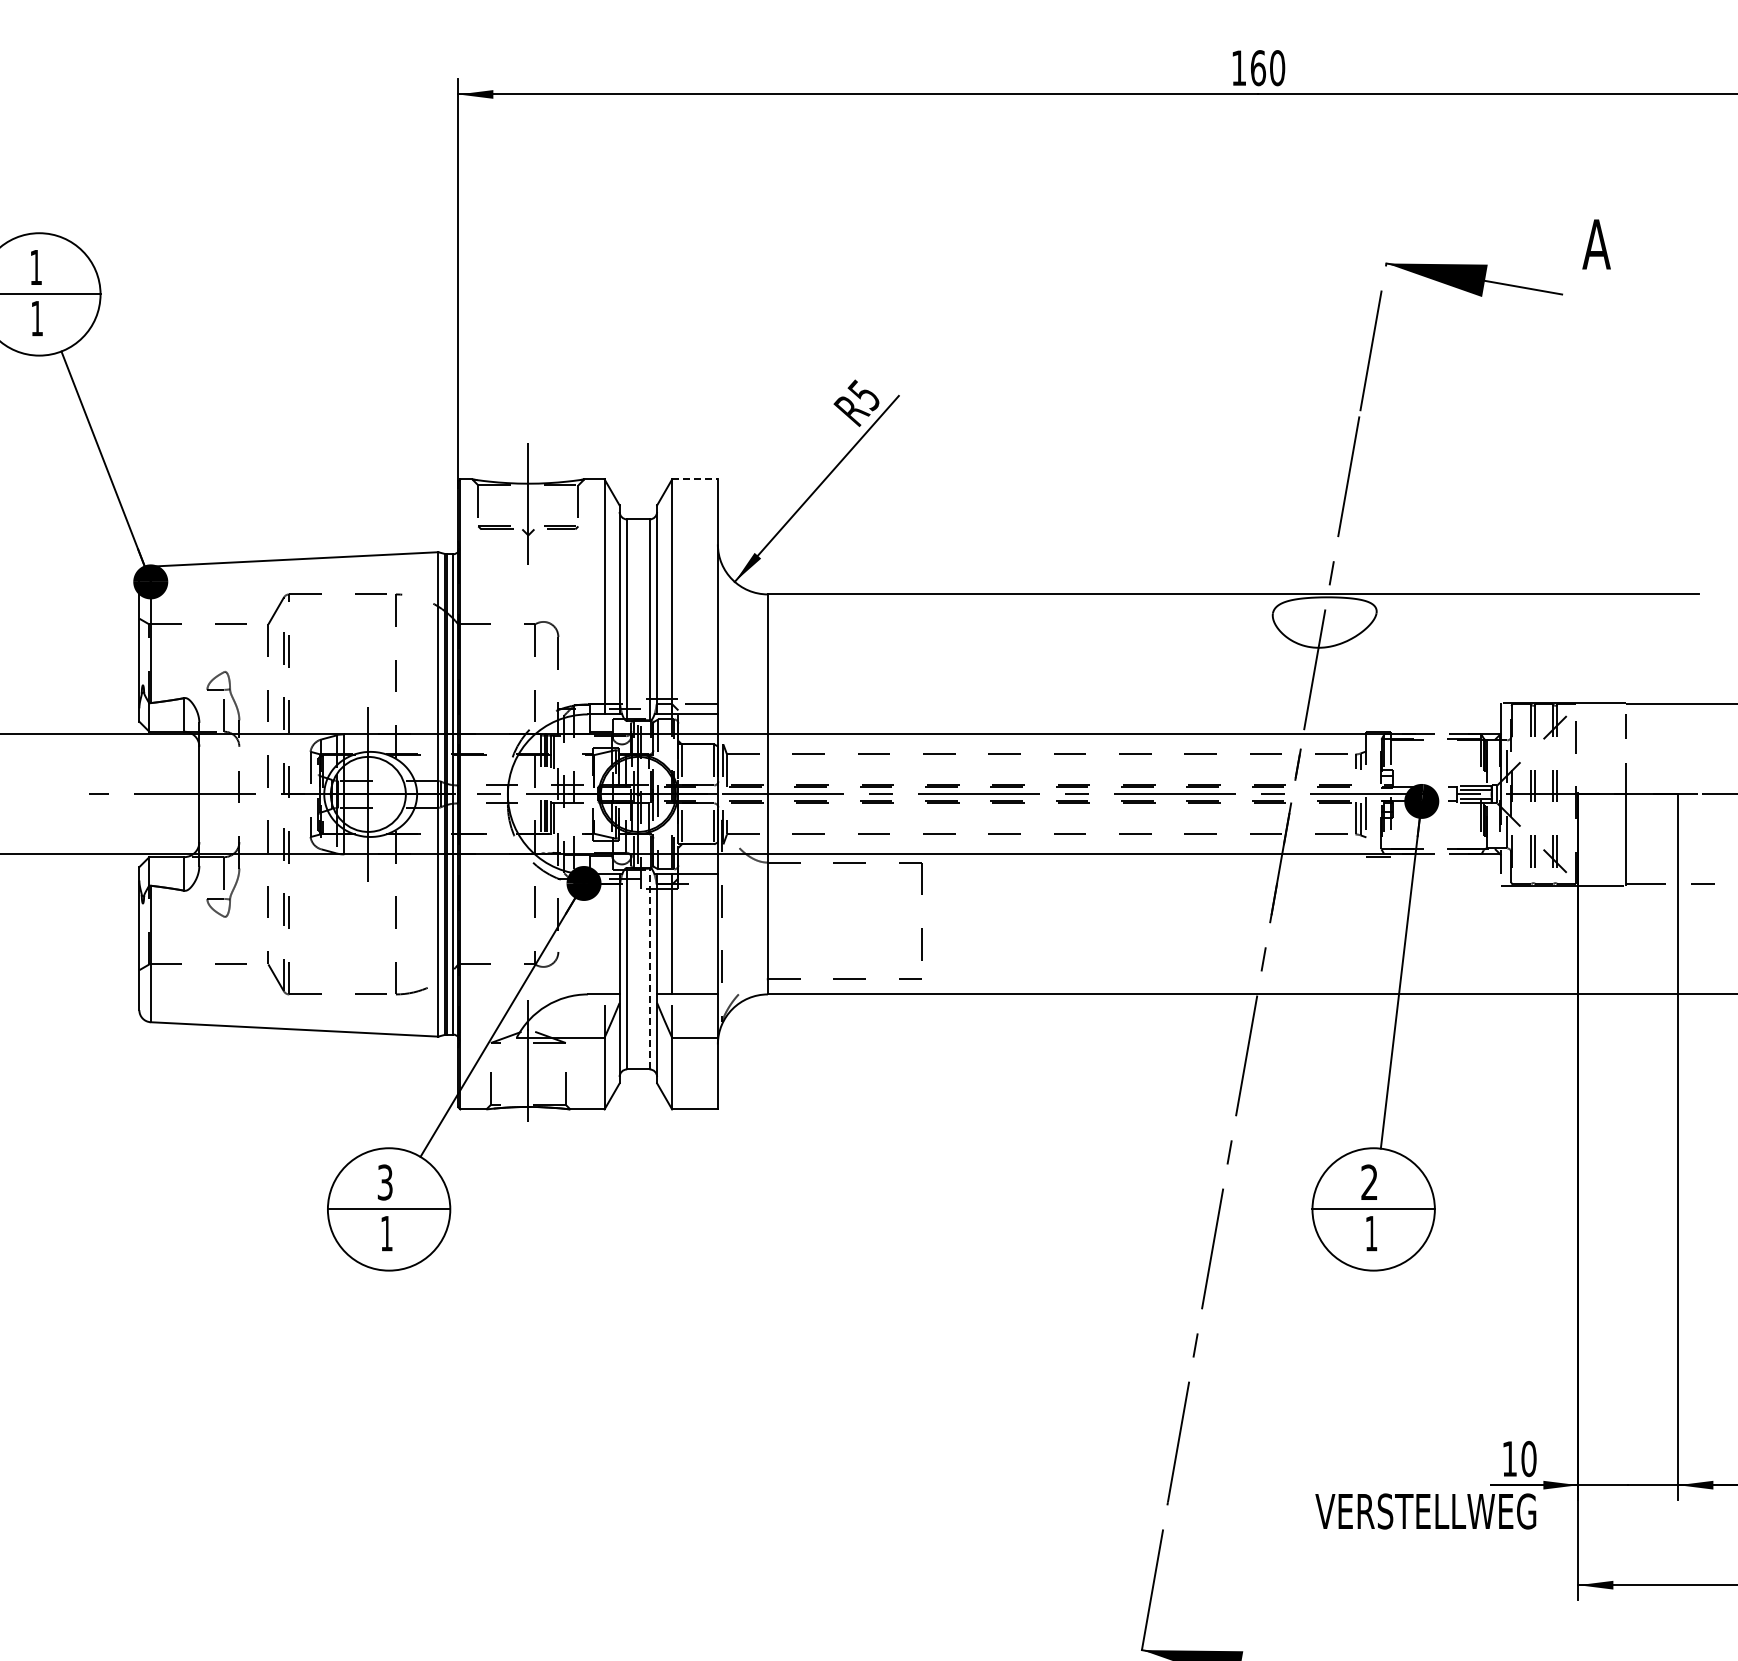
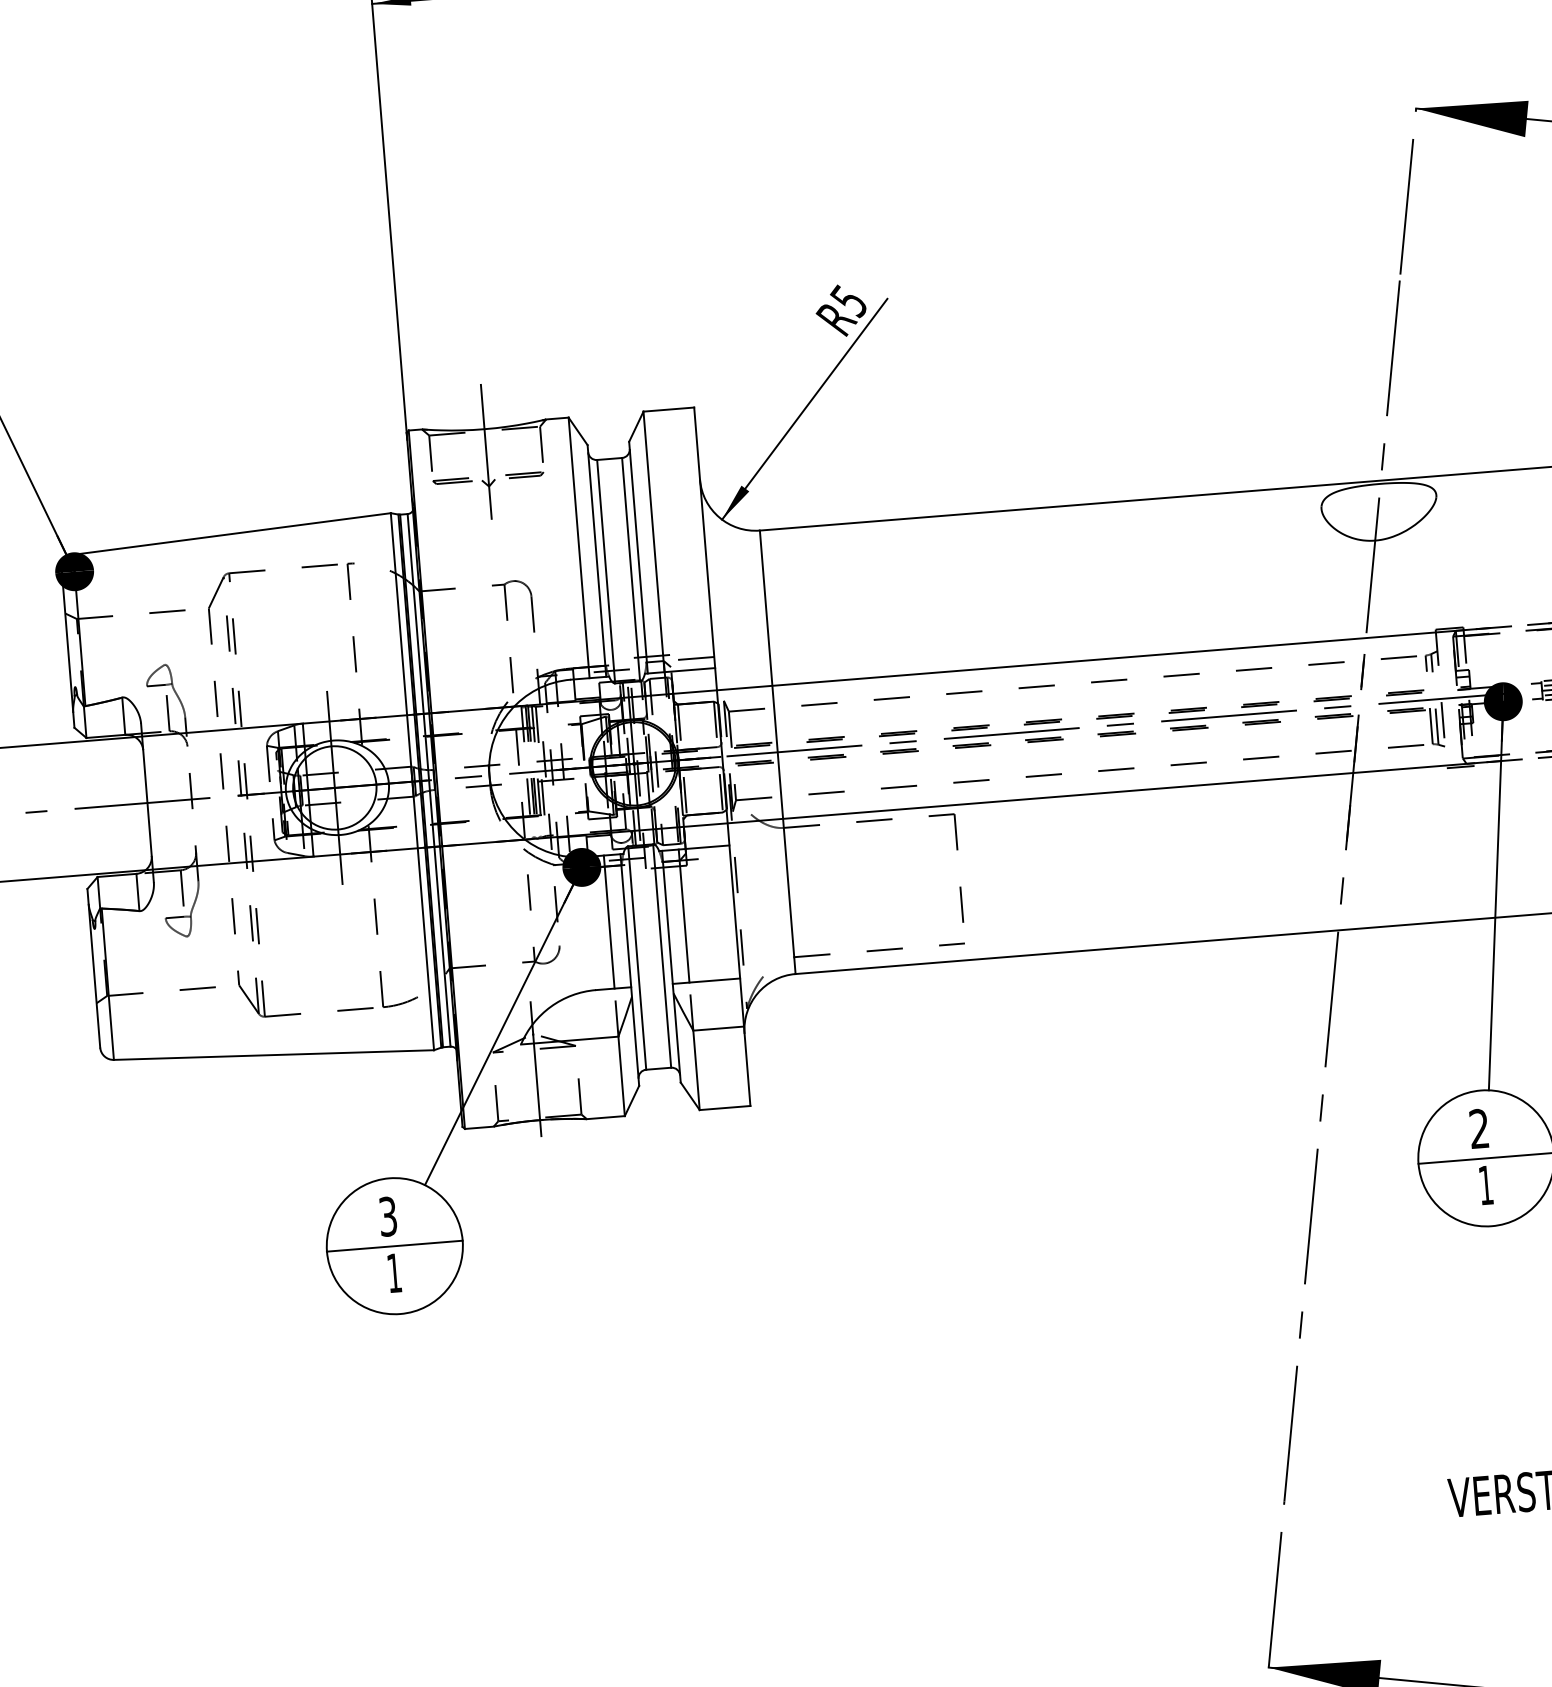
line: (695, 479) -> (669, 409), dashed -> solid
line: (604, 934) -> (609, 922), added
line: (649, 968) -> (662, 955), dashed -> solid

